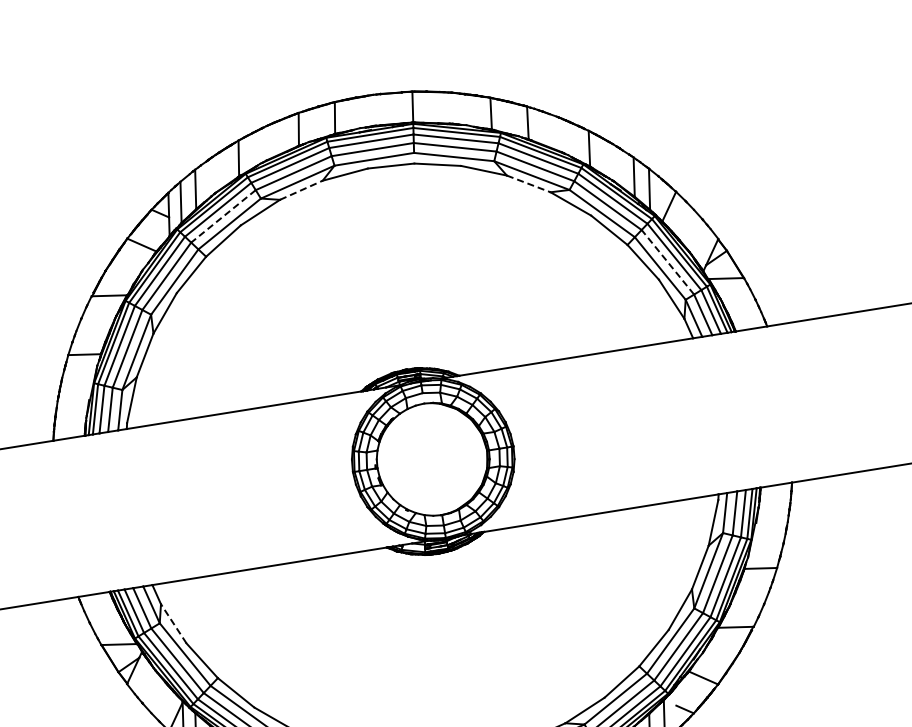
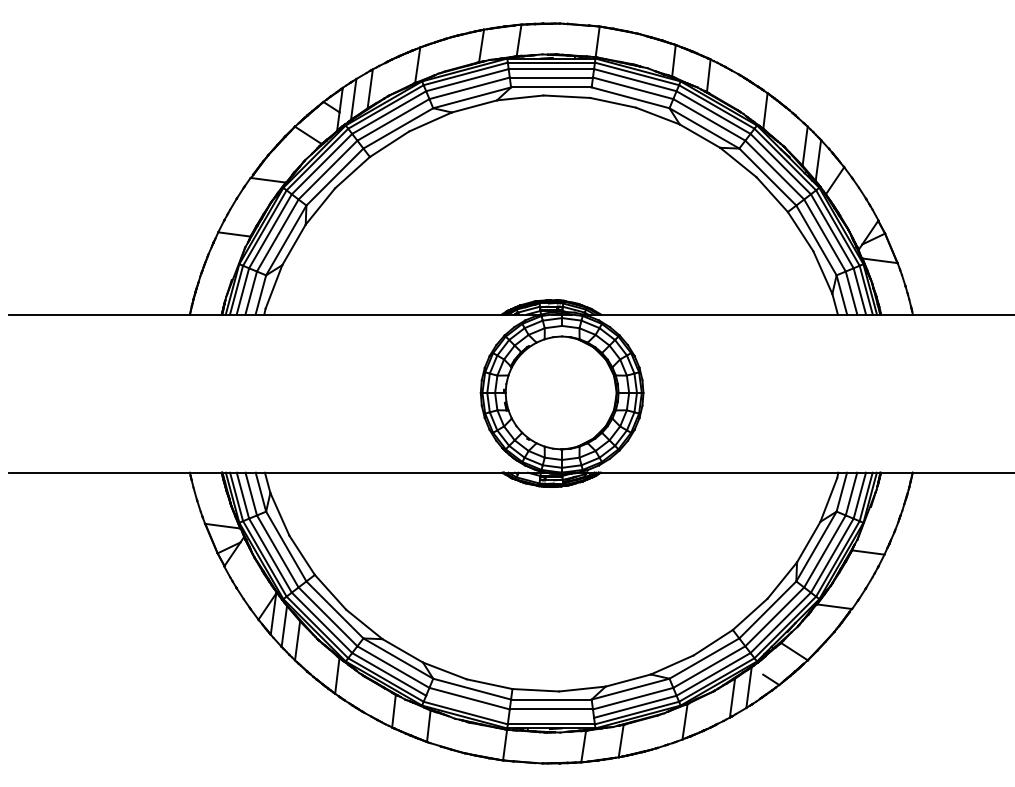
line: (529, 184) -> (700, 136), dashed -> solid
line: (301, 190) -> (474, 106), dashed -> solid
line: (223, 215) -> (393, 119), dashed -> solid
line: (667, 262) -> (824, 235), dashed -> solid
line: (173, 623) -> (279, 513), dashed -> solid

